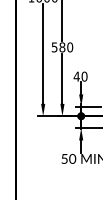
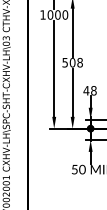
text: (65, 47) -> (75, 62), 580 -> 508
text: (84, 76) -> (93, 90), 40 -> 48

